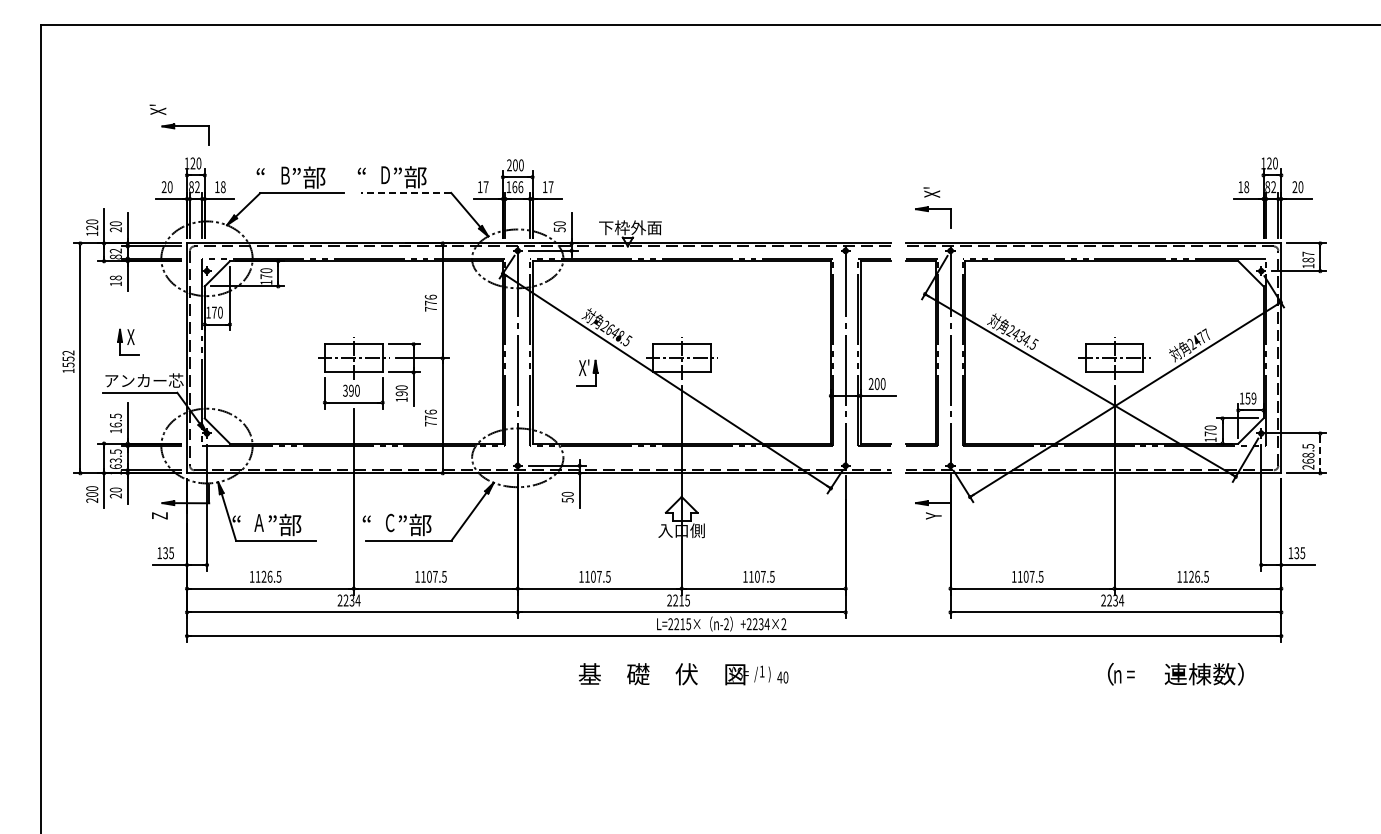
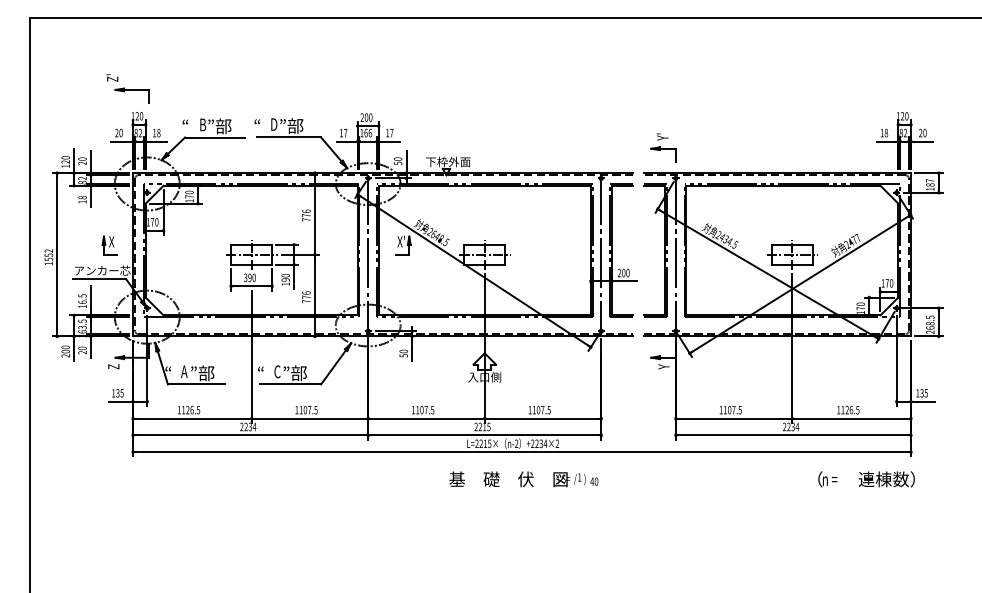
text: (158, 109) -> (112, 77), X' -> Z'
line: (406, 192) -> (289, 136), dashed -> solid
text: (931, 192) -> (662, 136), X' -> Y'
part: (128, 341) -> (109, 244), moved
part: (587, 372) -> (403, 244), moved
text: (1250, 398) -> (889, 283), 159 -> 170
line: (1320, 453) -> (938, 322), dashed -> solid
text: (683, 674) -> (523, 479), moved
text: (1175, 674) -> (866, 479), moved

